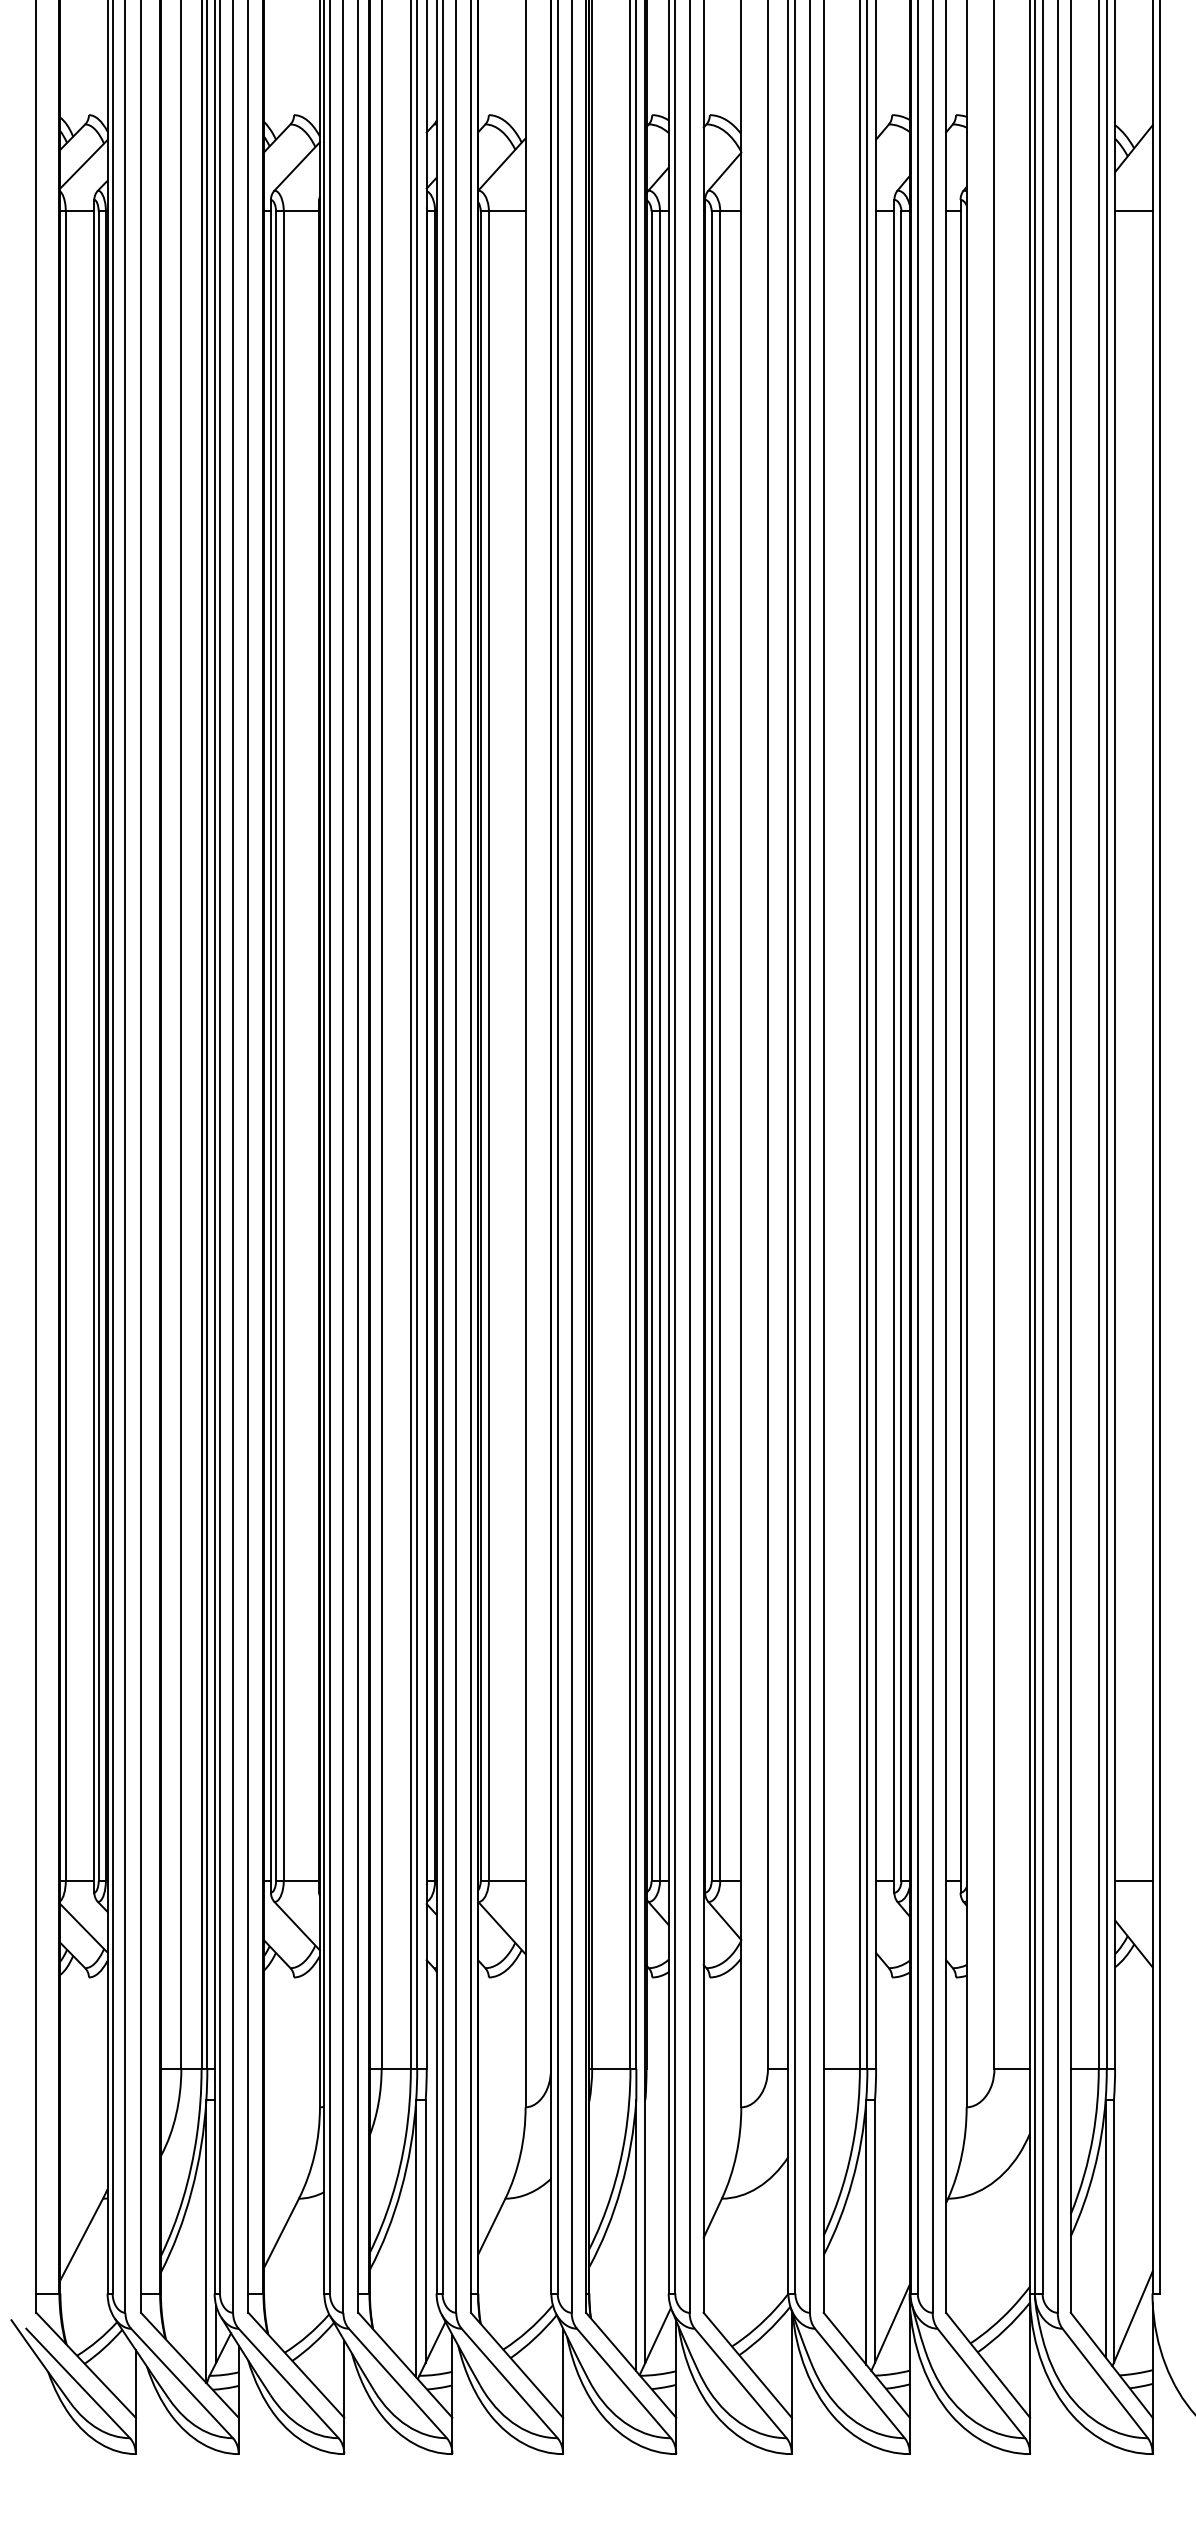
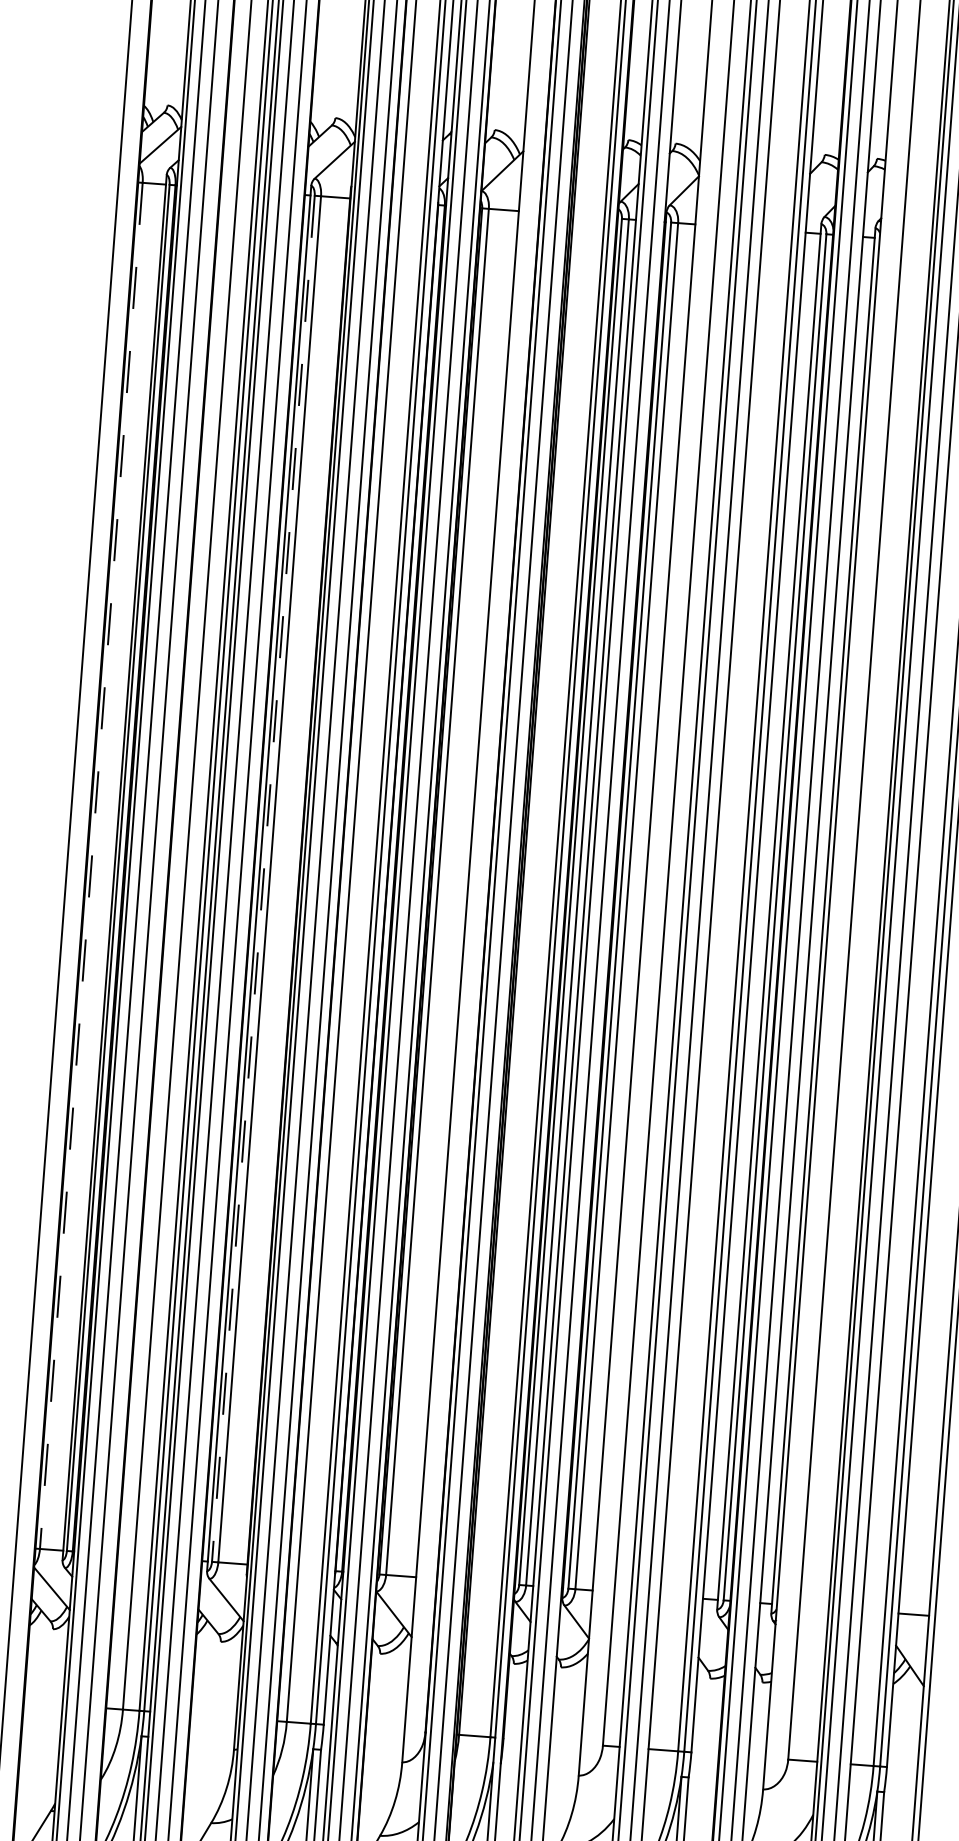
line: (65, 1046) -> (91, 866), solid -> dashed
line: (276, 1046) -> (263, 879), solid -> dashed

